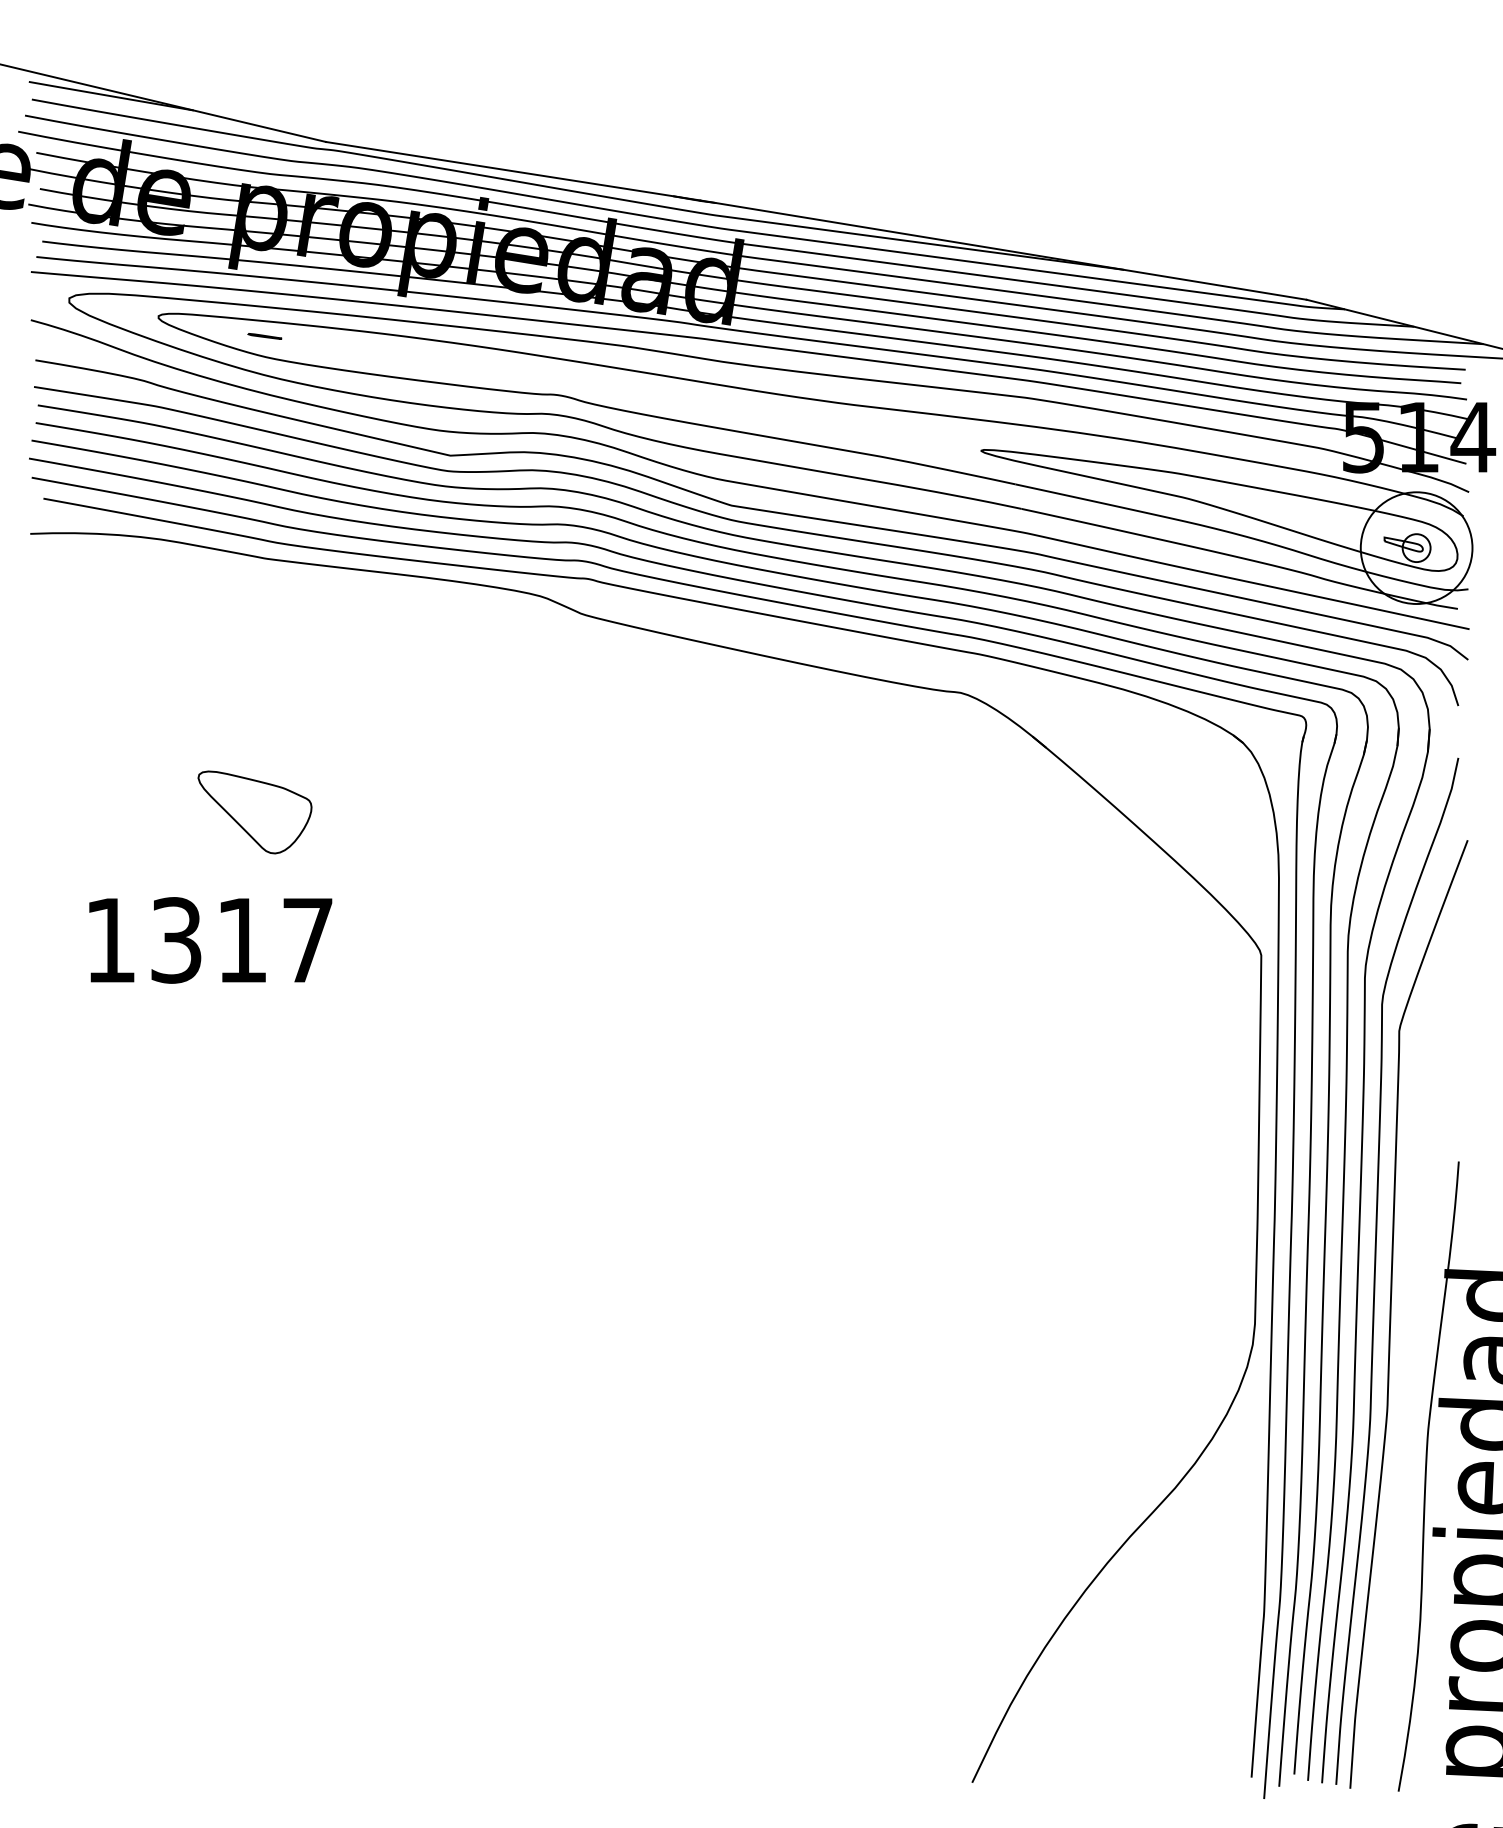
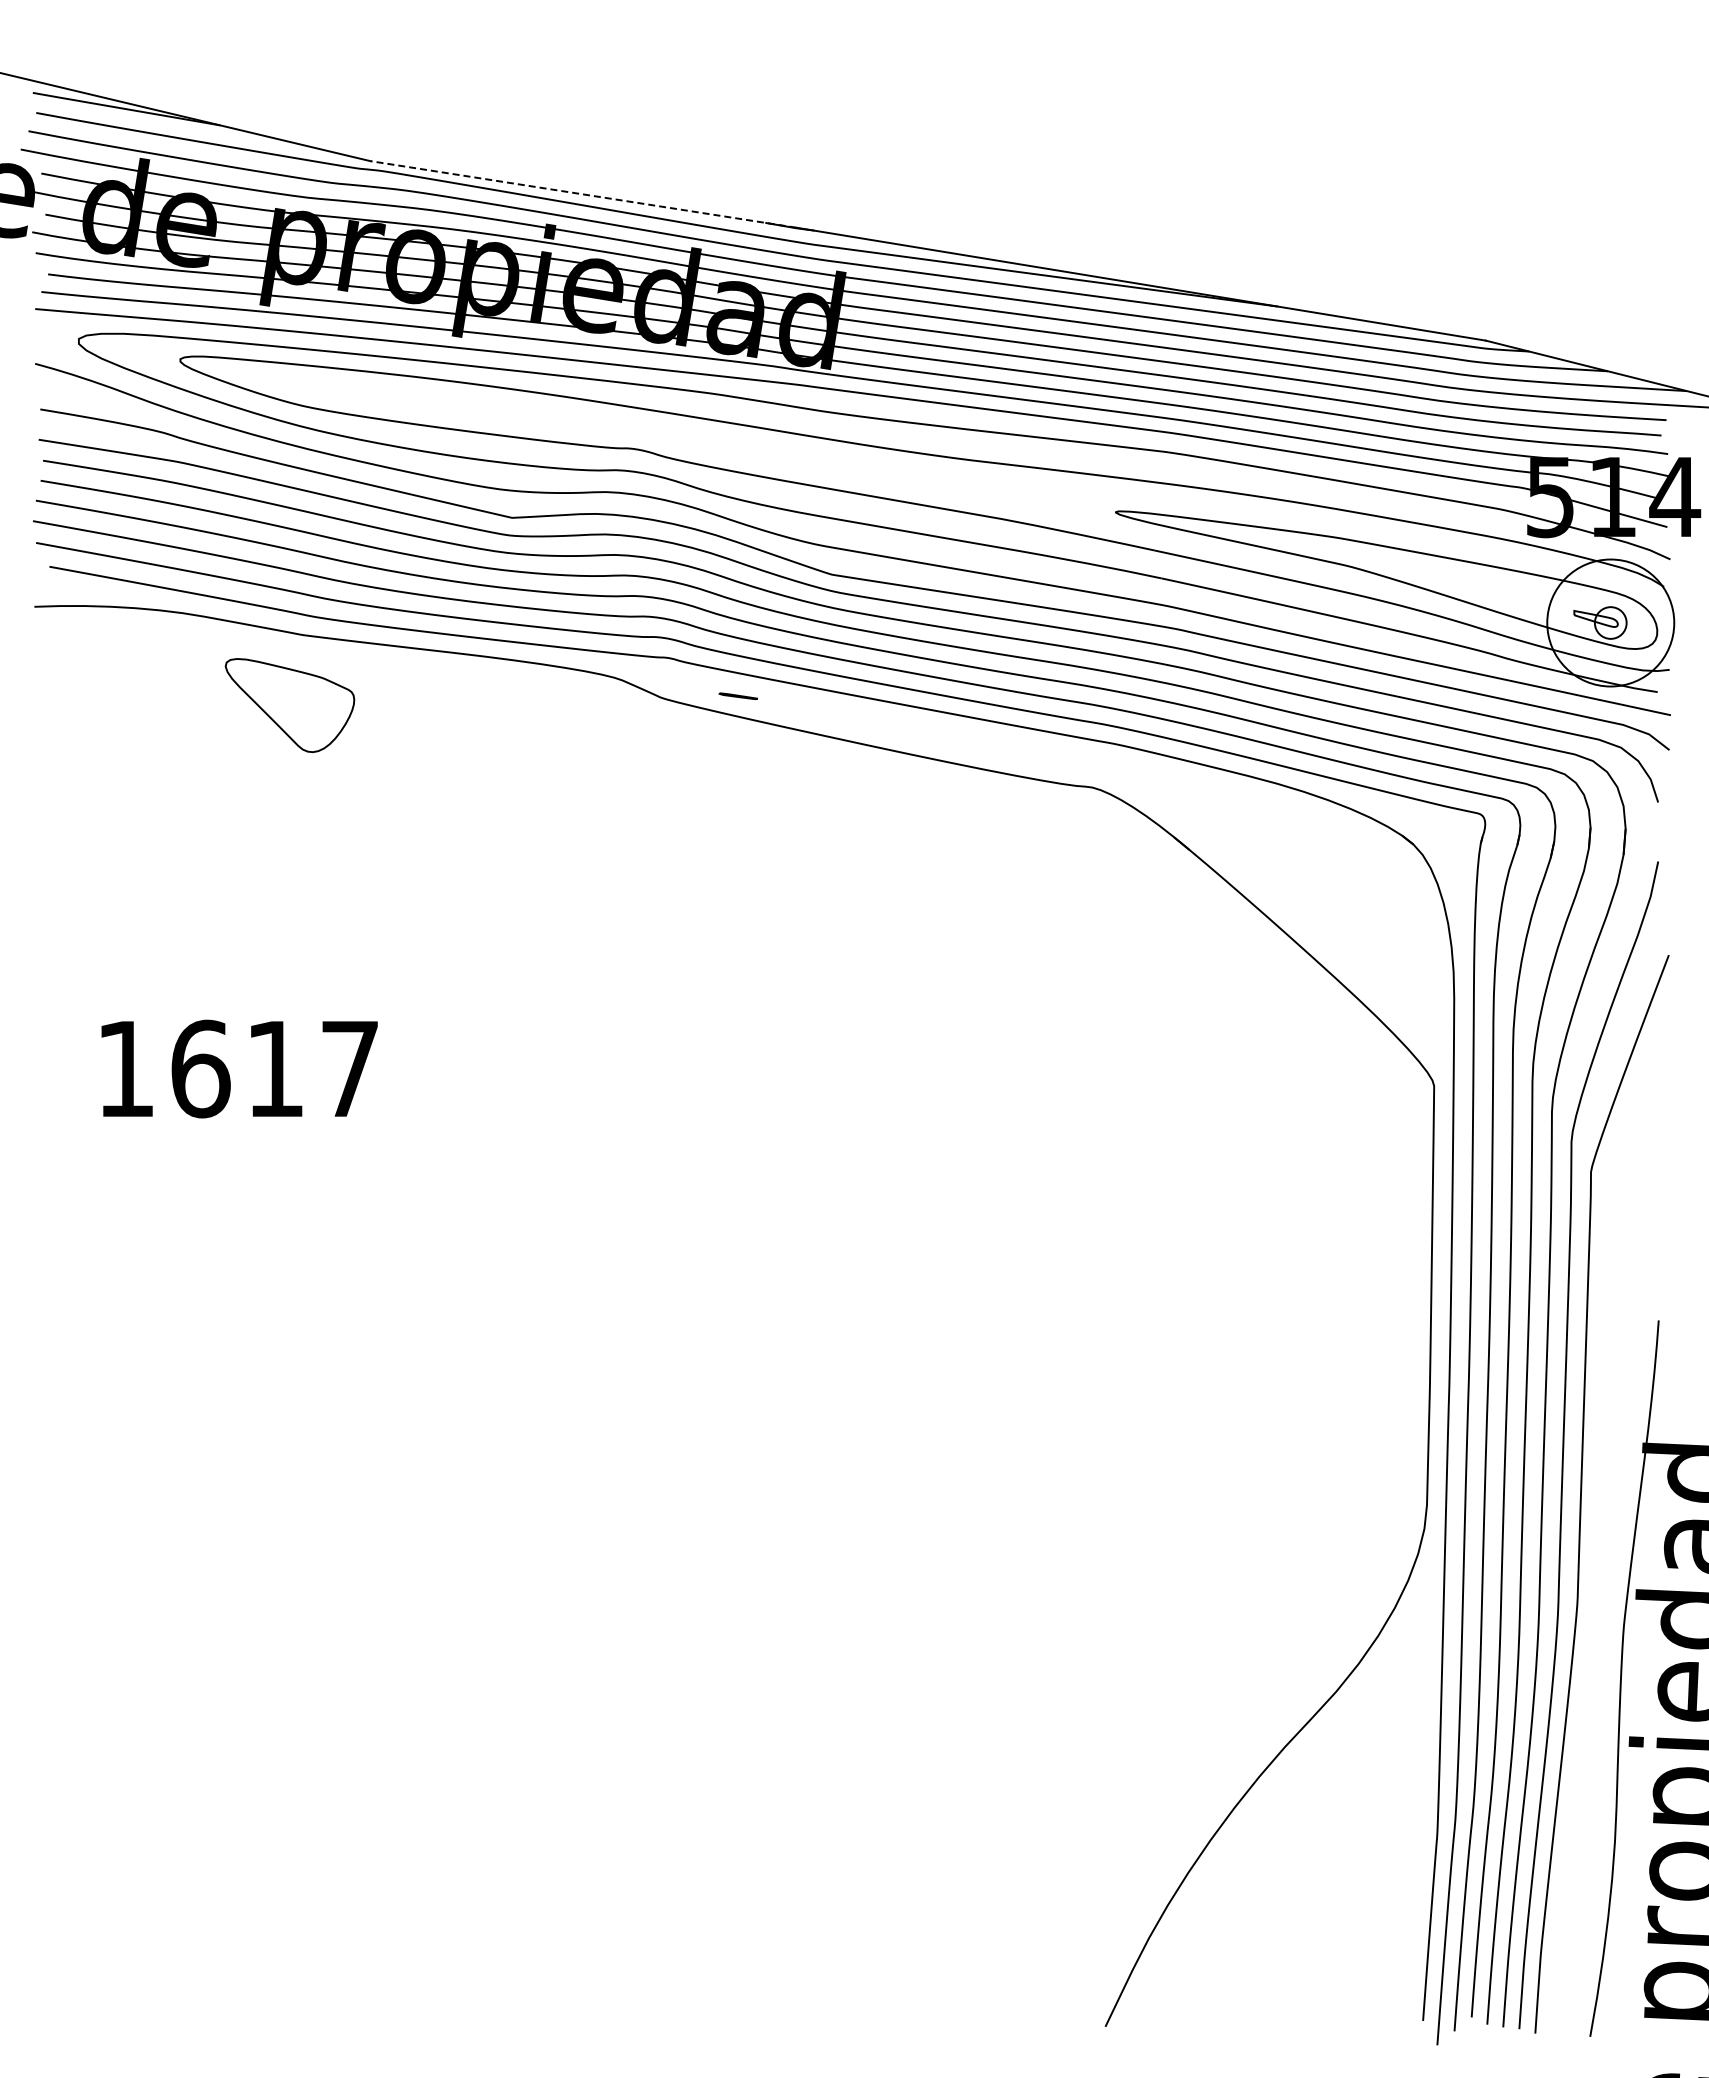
line: (513, 171) -> (583, 194), solid -> dashed
line: (264, 336) -> (737, 696), moved
part: (254, 812) -> (289, 705), moved
text: (176, 939) -> (200, 1068), 1317 -> 1617

